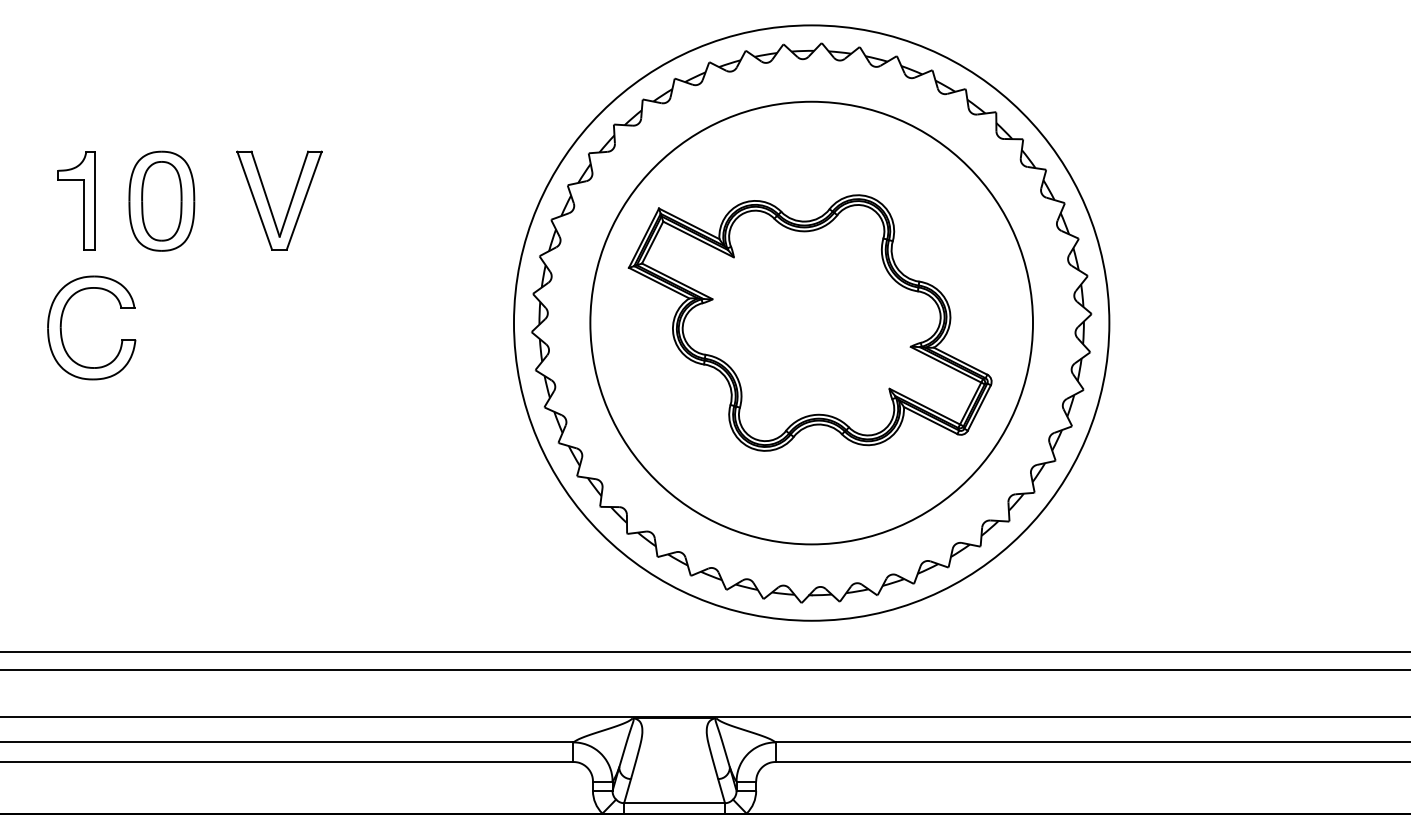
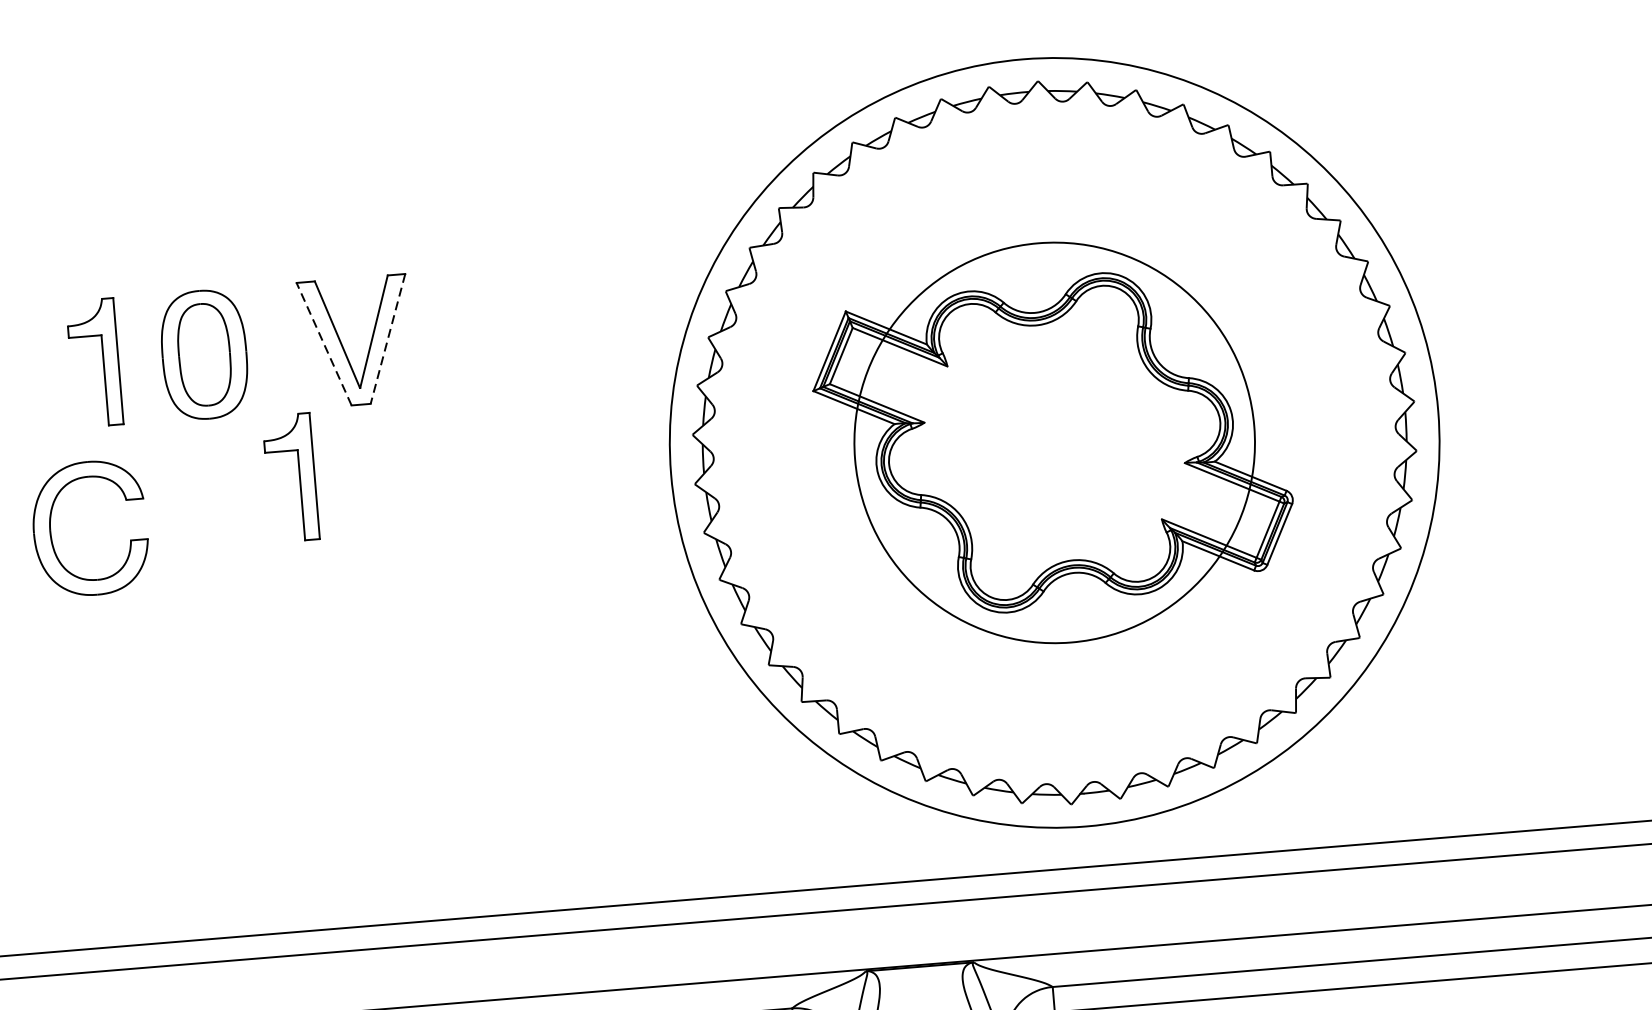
line: (254, 200) -> (323, 343), solid -> dashed
line: (304, 200) -> (388, 338), solid -> dashed
part: (227, 301) -> (299, 476), added
part: (62, 320) -> (51, 522), moved
circle: (811, 322) -> (1054, 442), size x0.7

